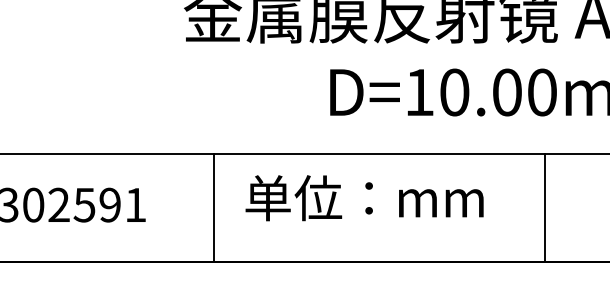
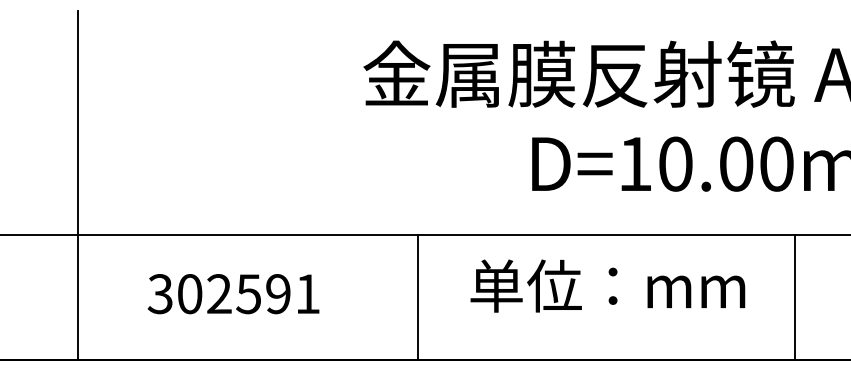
text: (364, 197) -> (607, 285), moved
line: (214, 208) -> (418, 297), moved
line: (544, 208) -> (794, 297), moved

